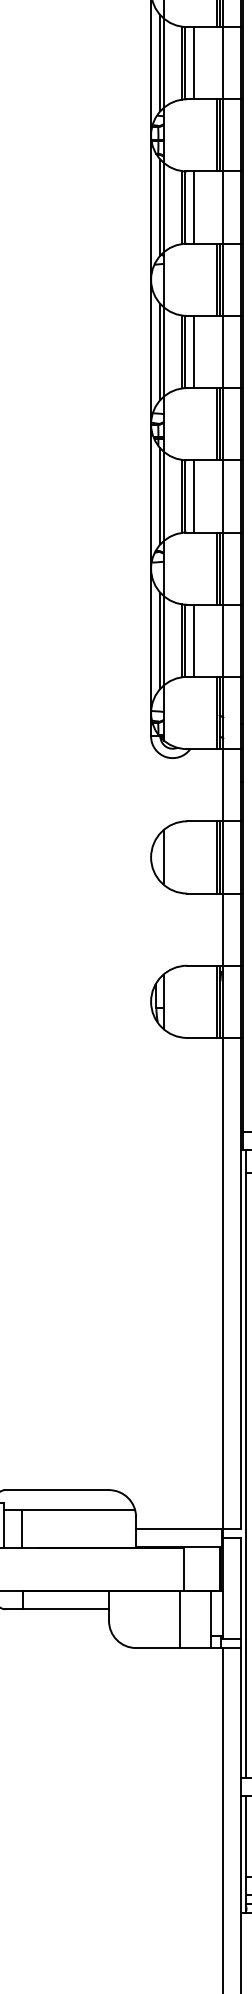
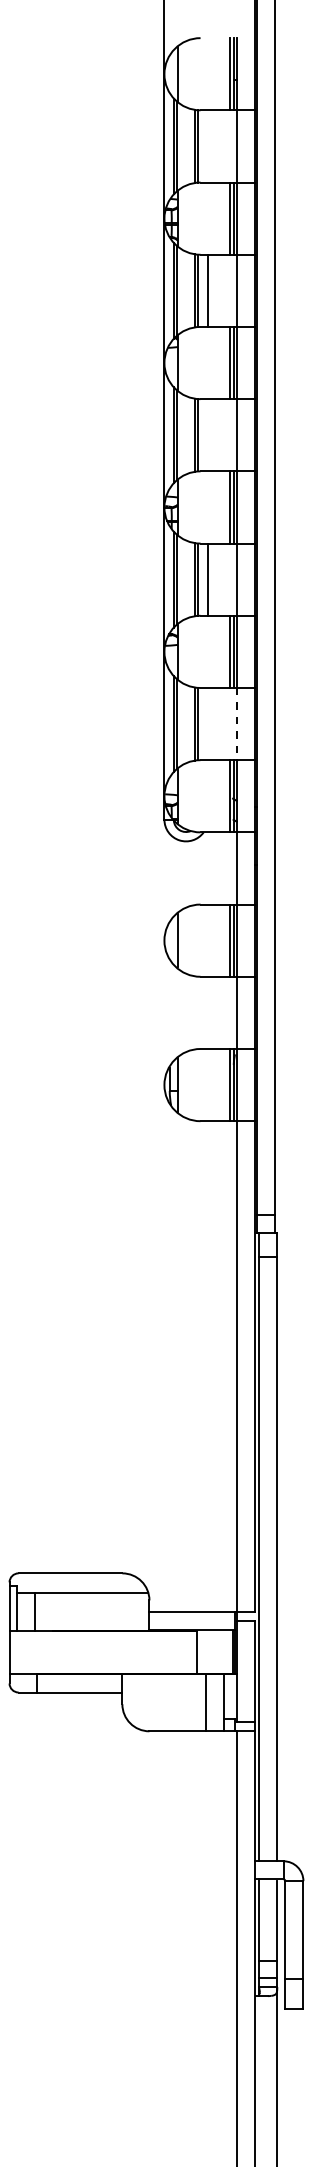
line: (194, 63) -> (207, 146), removed
line: (194, 352) -> (207, 435), removed
line: (194, 640) -> (207, 723), removed
line: (223, 641) -> (236, 724), solid -> dashed
line: (180, 1619) -> (206, 1702), moved

